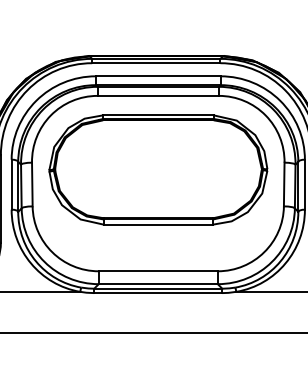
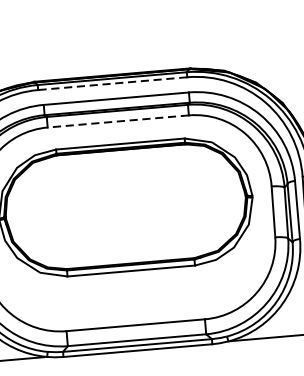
line: (155, 63) -> (111, 84), solid -> dashed
line: (158, 95) -> (118, 120), solid -> dashed

